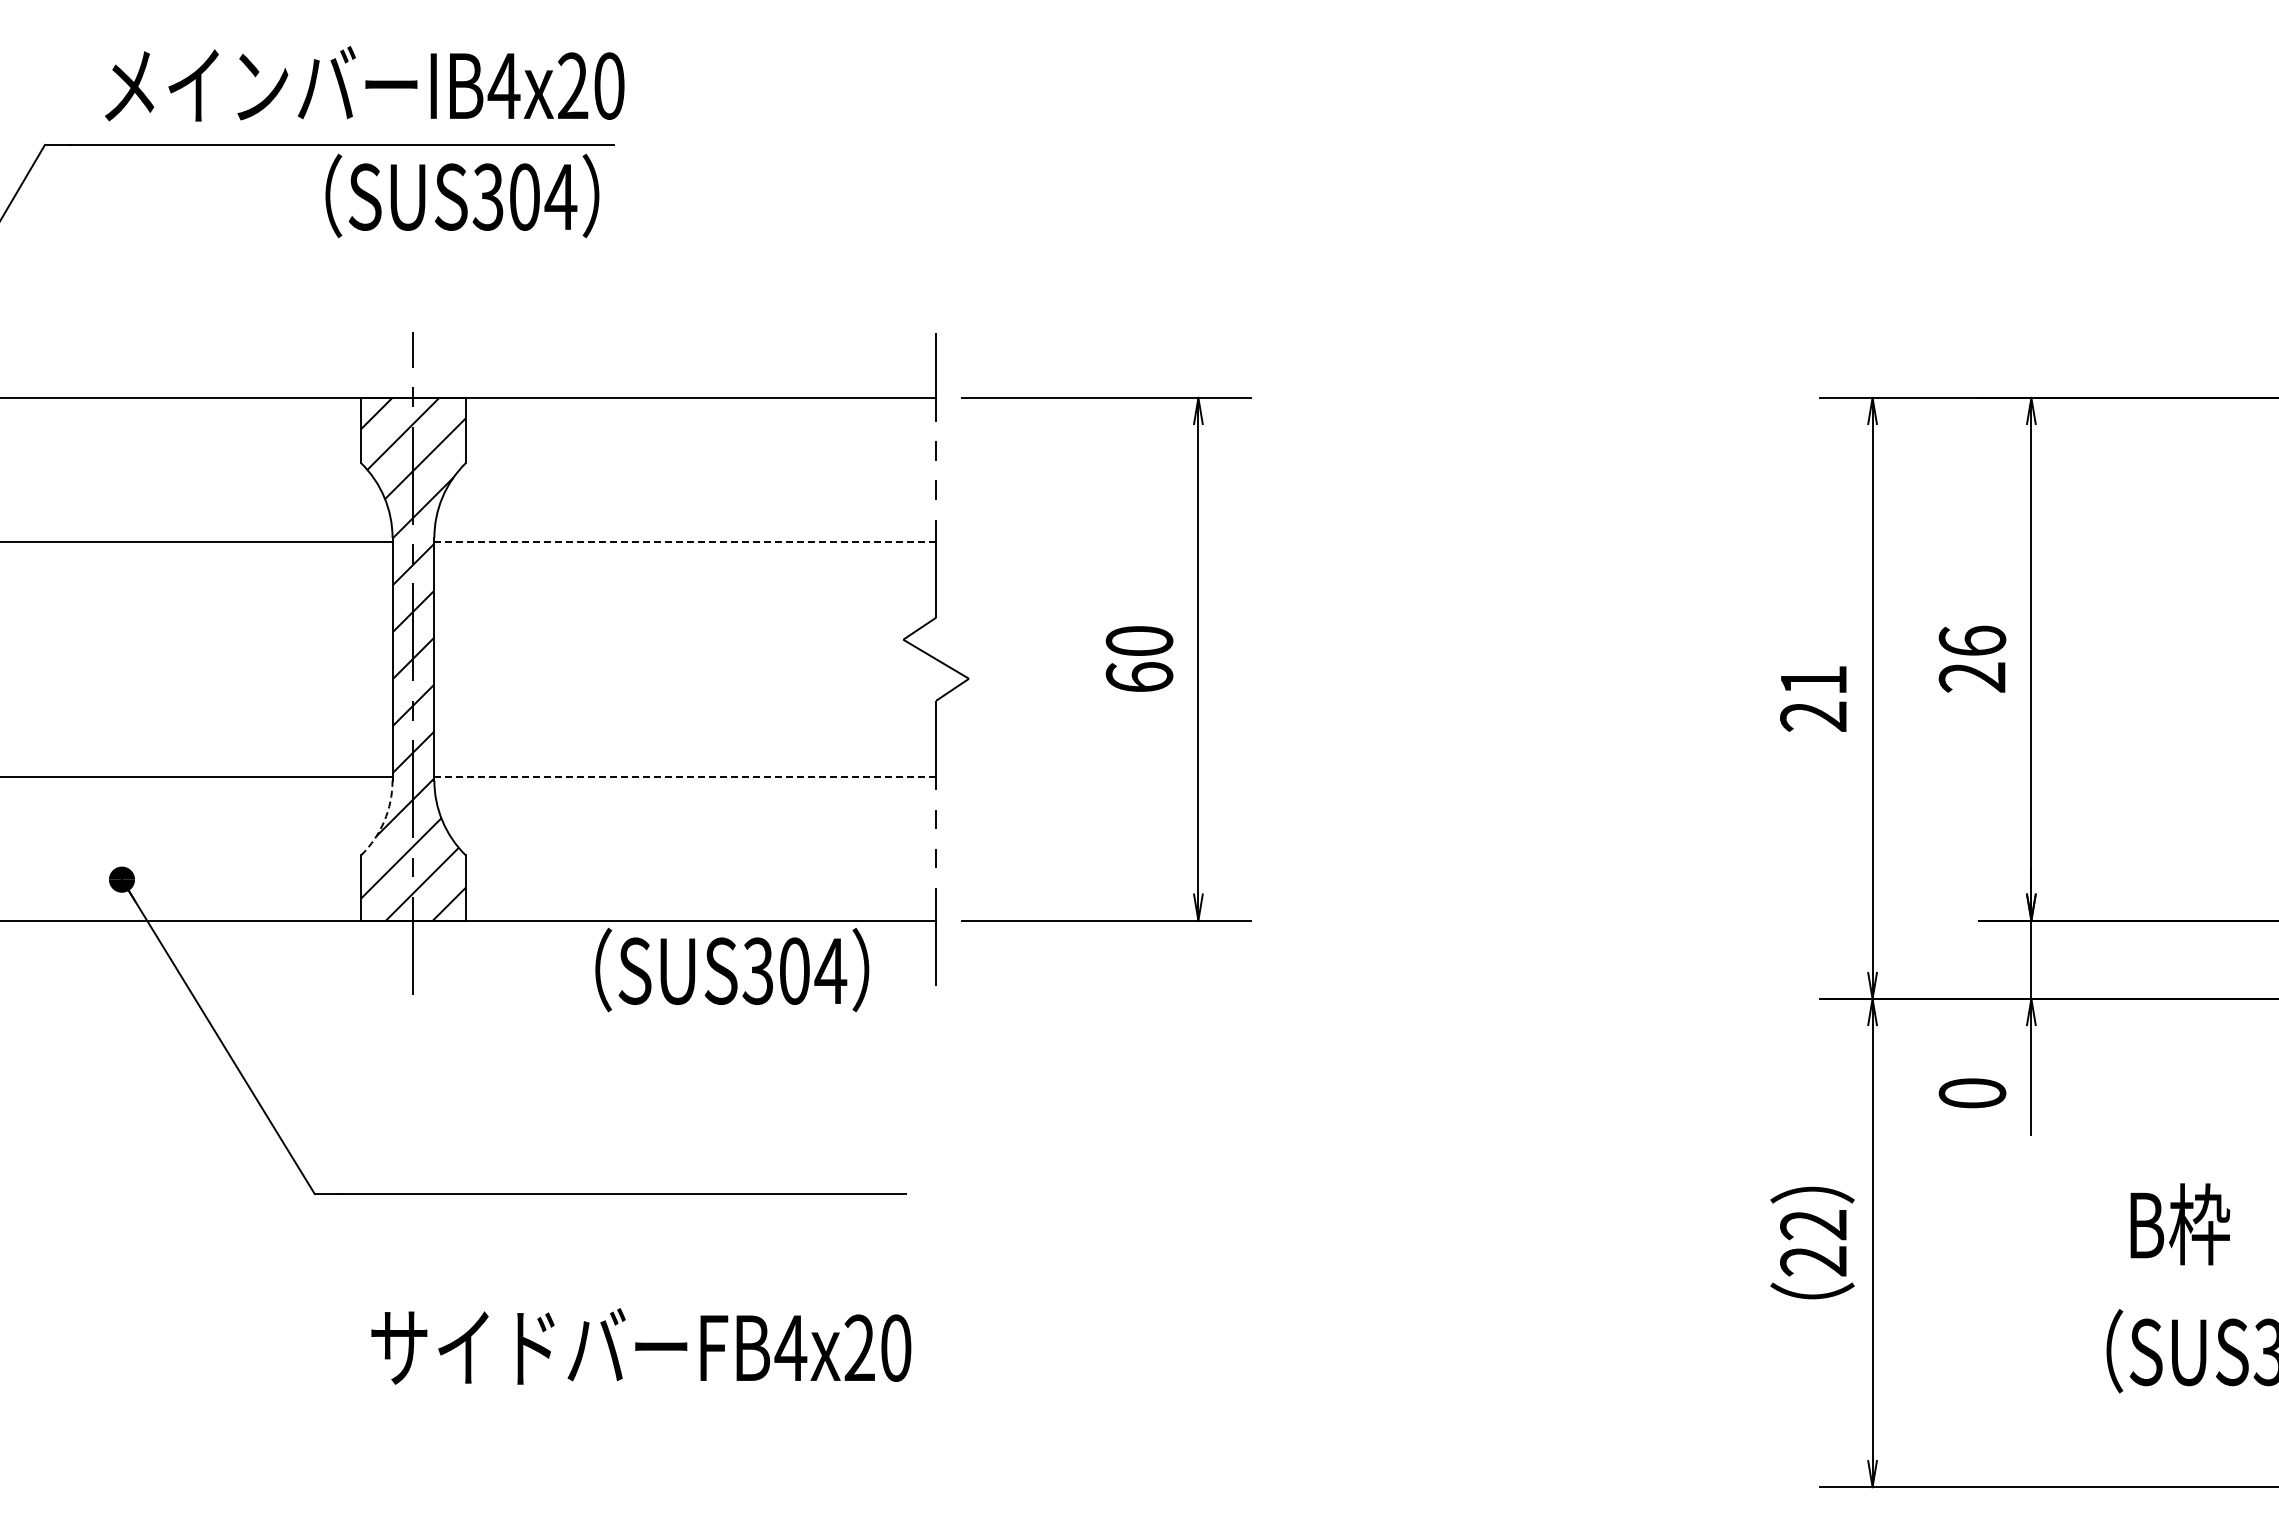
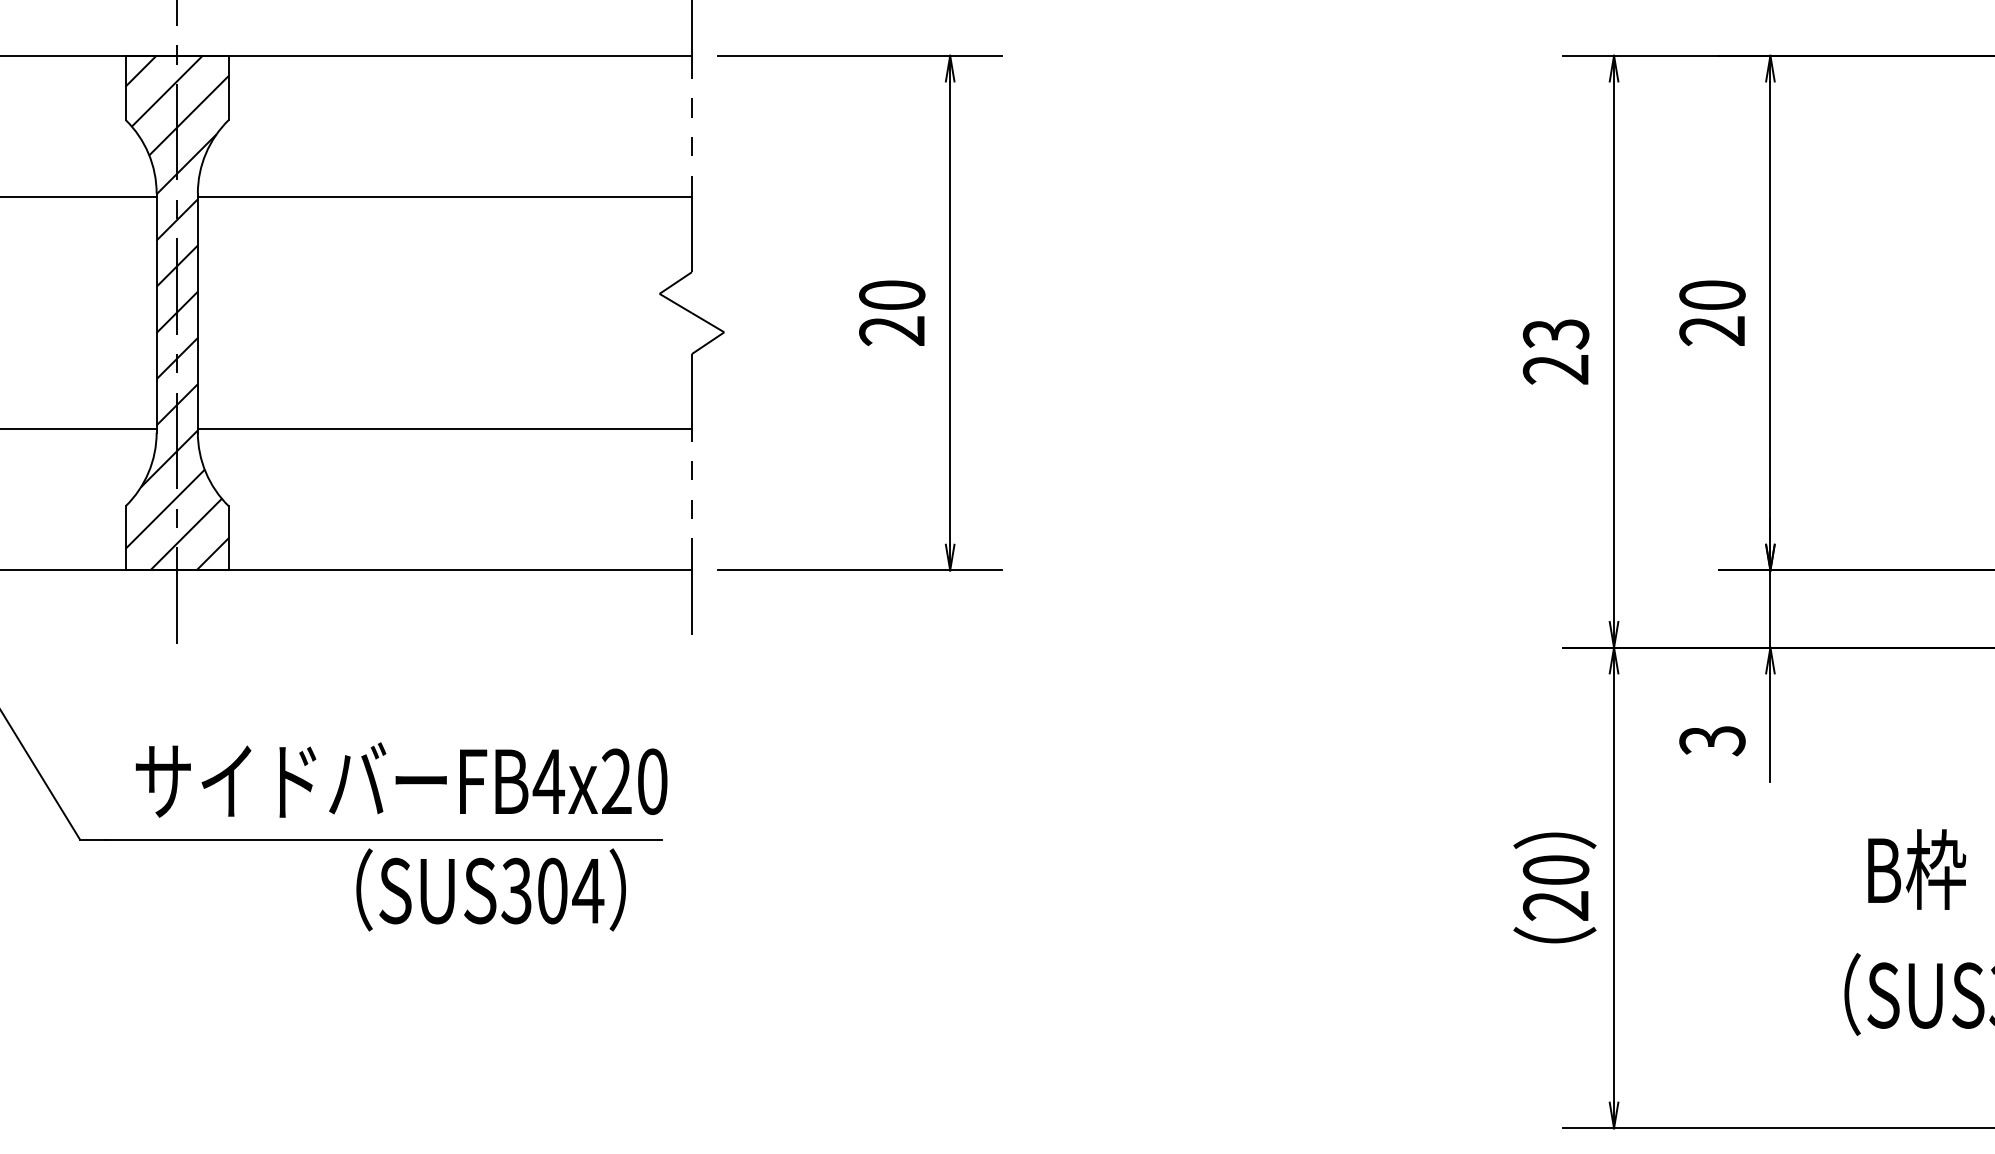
line: (685, 541) -> (445, 197), dashed -> solid
text: (1972, 640) -> (1712, 294), 26 -> 20
text: (1139, 677) -> (892, 331), 60 -> 20
text: (1813, 680) -> (1555, 334), 21 -> 23
line: (685, 776) -> (445, 428), dashed -> solid
arc: (384, 821) -> (148, 472), dashed -> solid
text: (732, 969) -> (491, 889), moved
text: (1972, 1093) -> (1712, 740), 0 -> 3
text: (1813, 1225) -> (1555, 870), 22 -> 20
text: (641, 1346) -> (401, 780), moved

